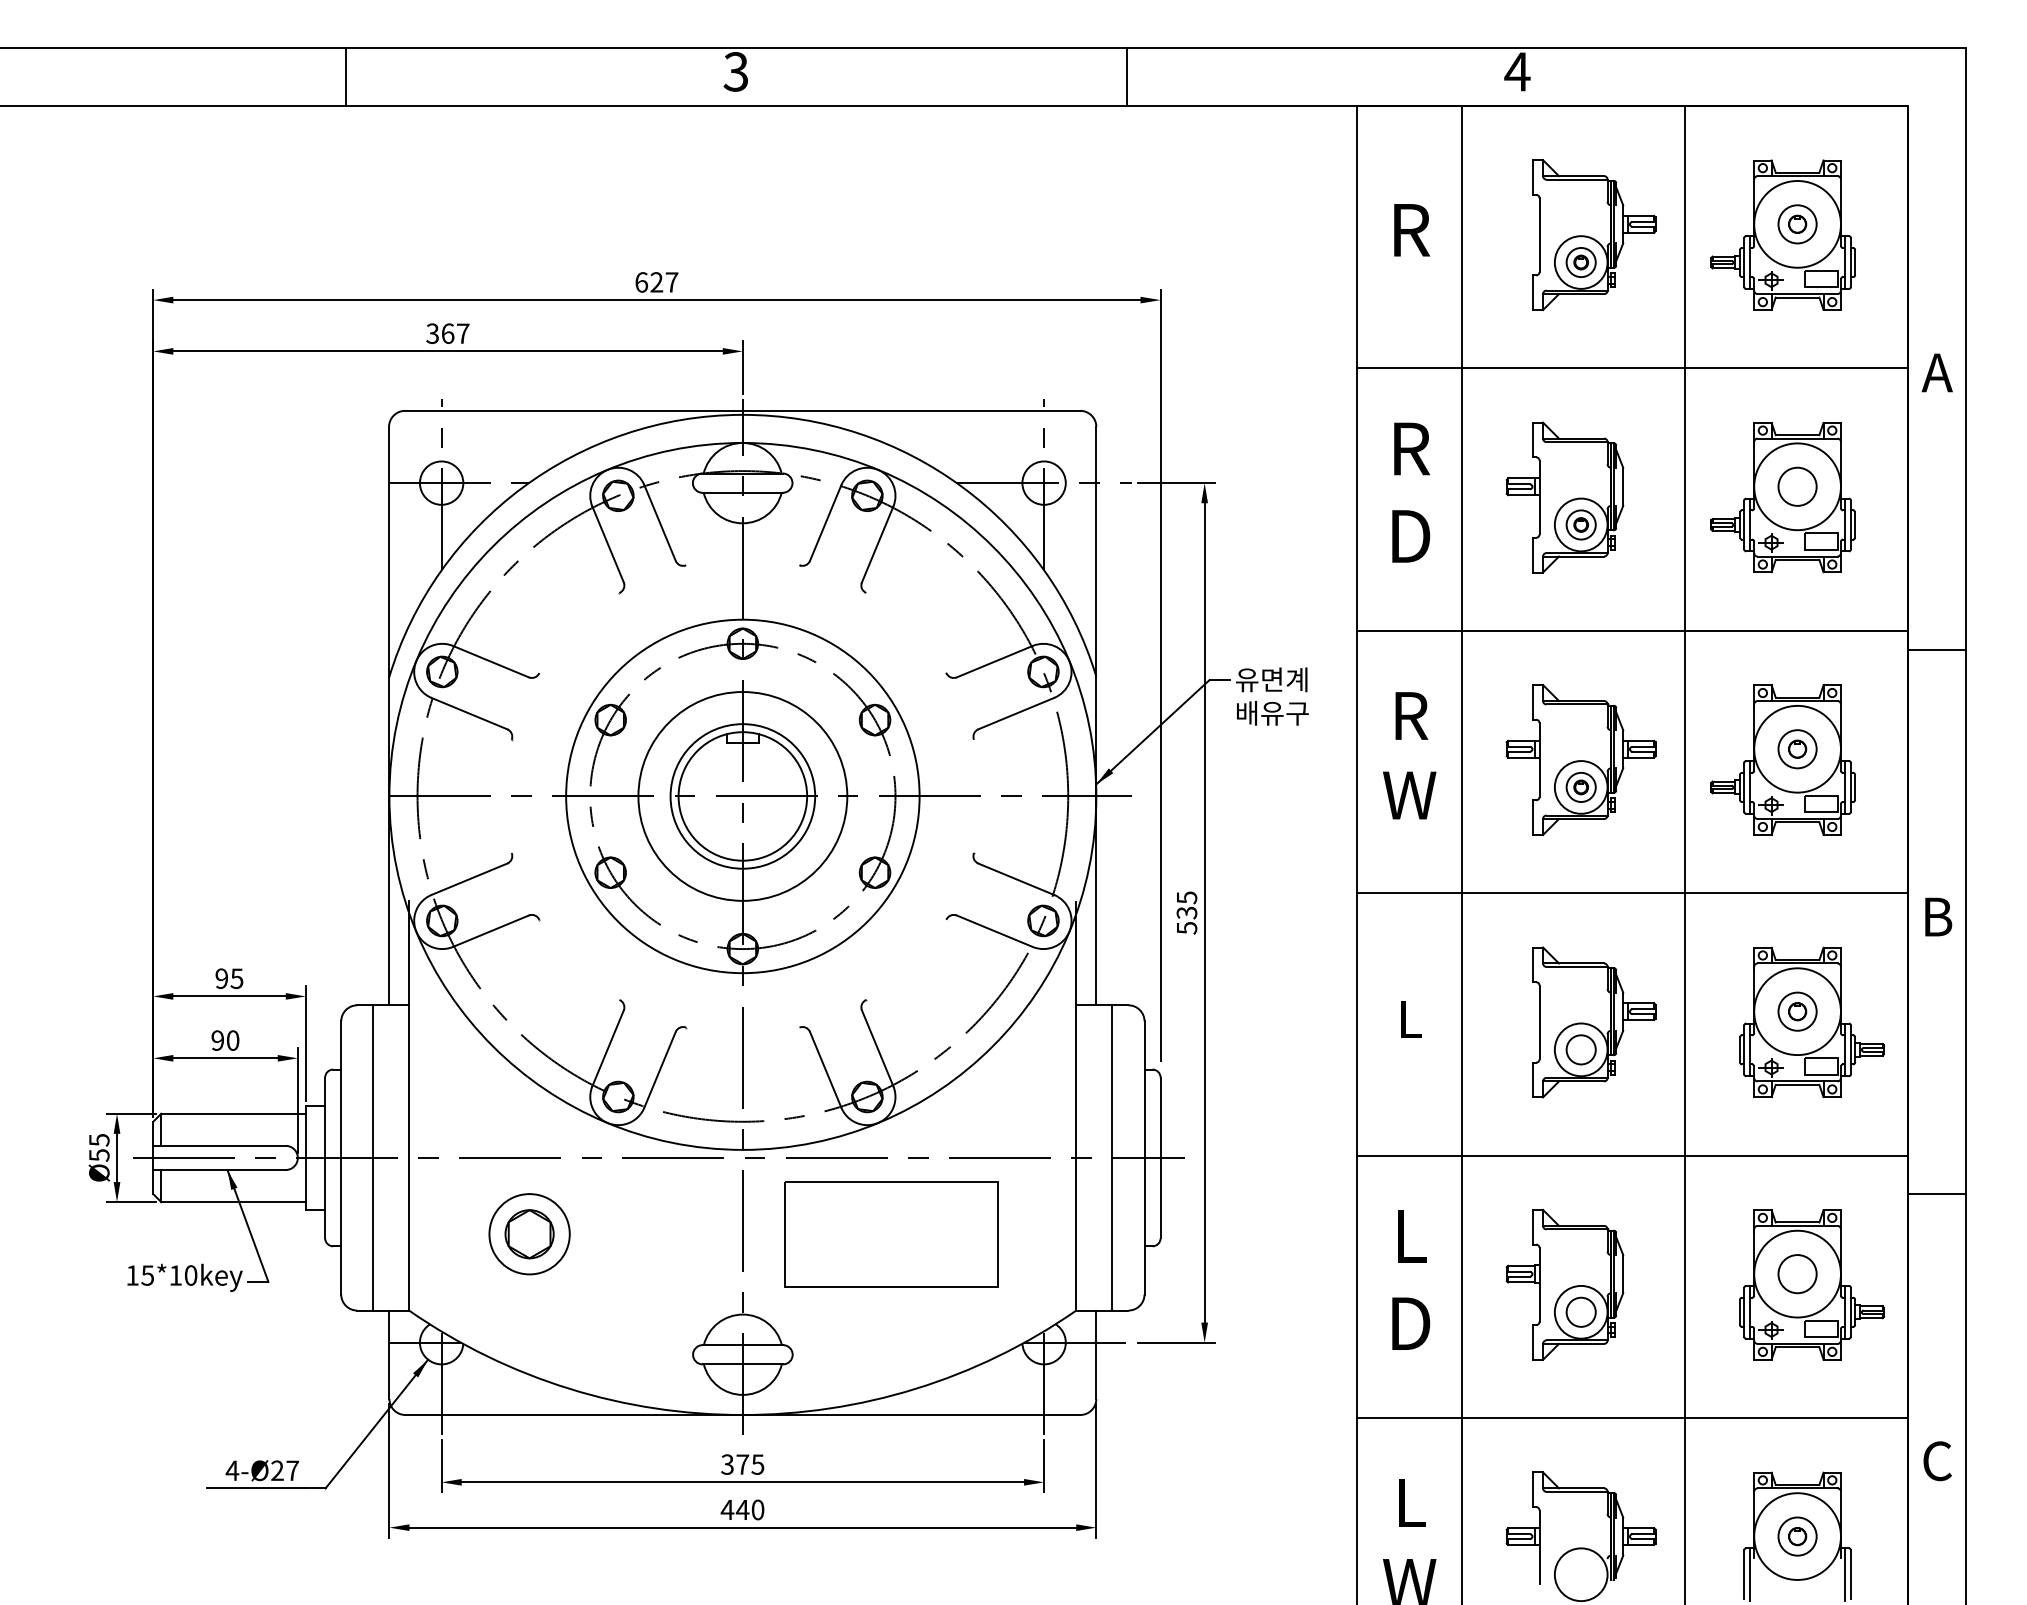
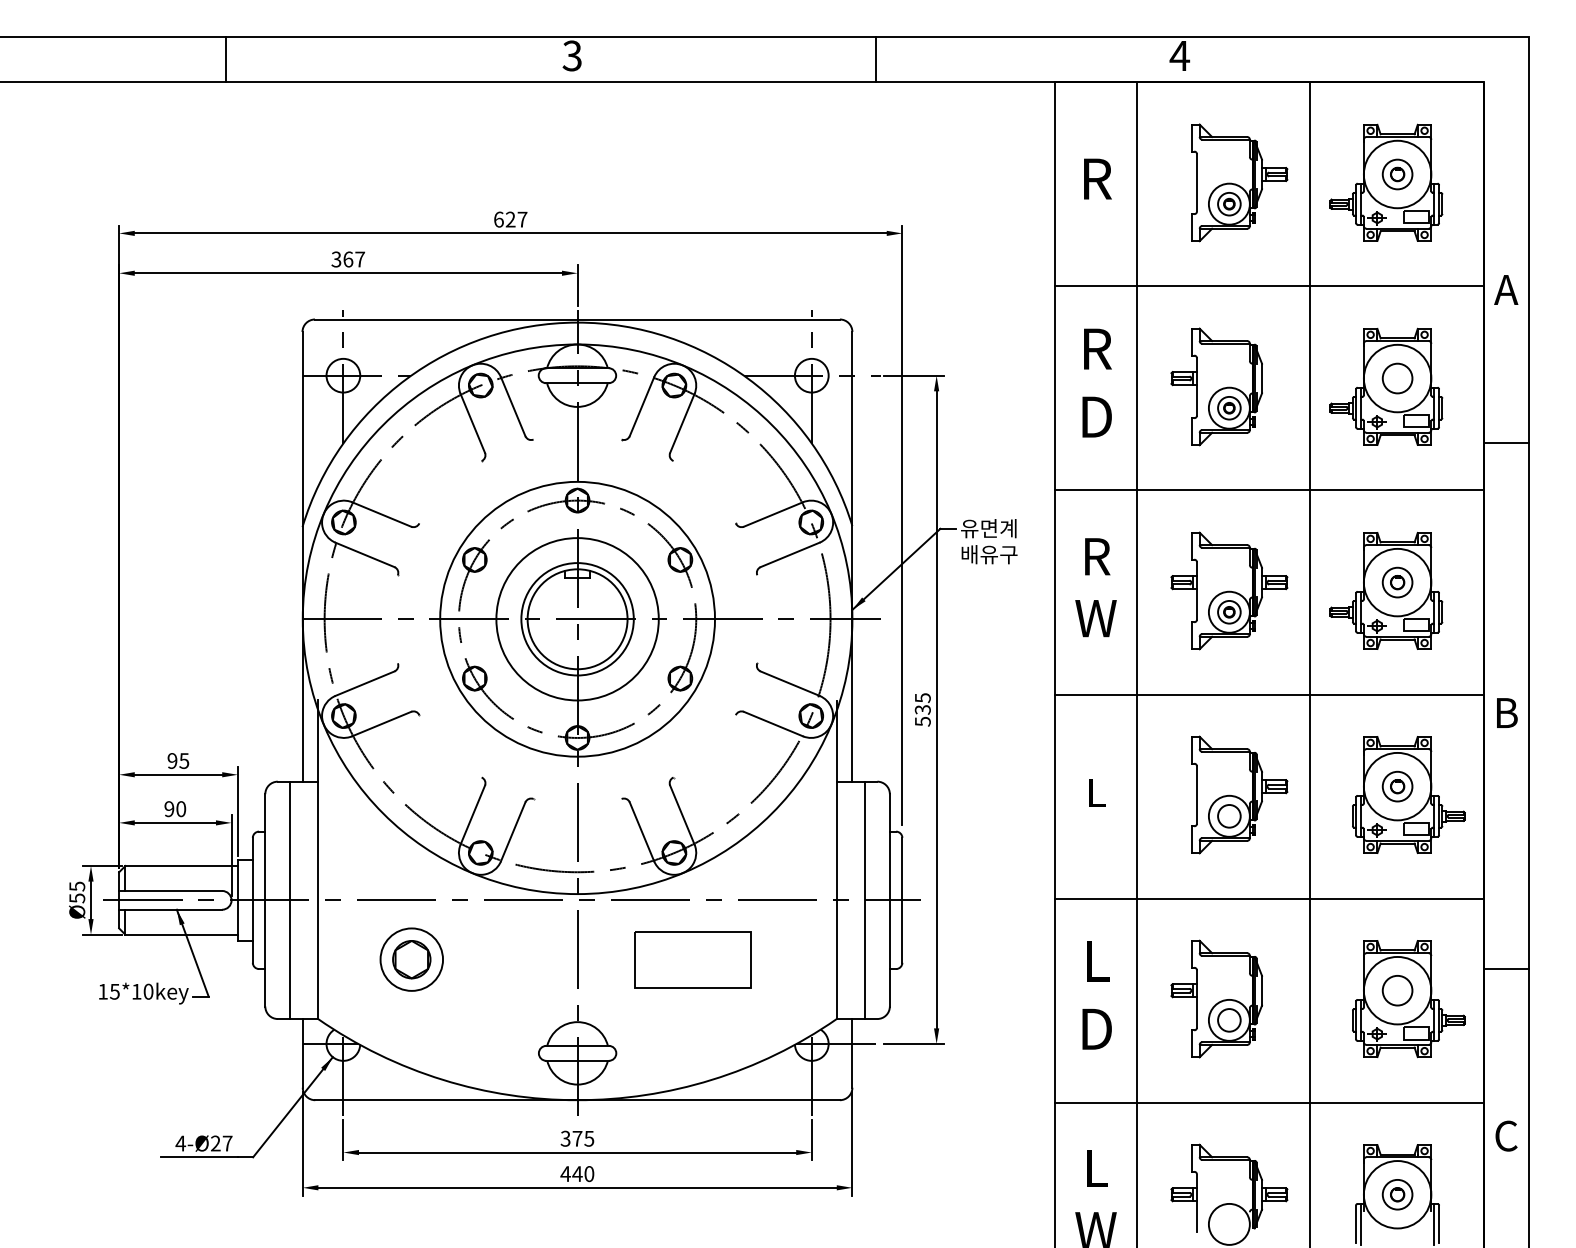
line: (345, 76) -> (225, 59), moved
line: (1936, 650) -> (1505, 443), moved
line: (1936, 1194) -> (1505, 968), moved
part: (890, 1234) -> (692, 959), size x0.7

